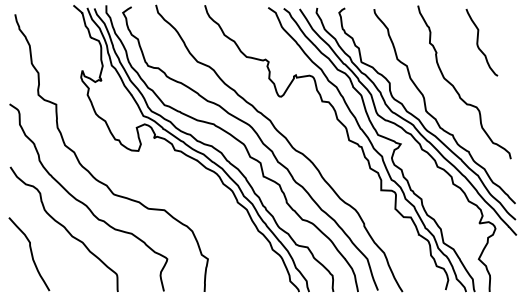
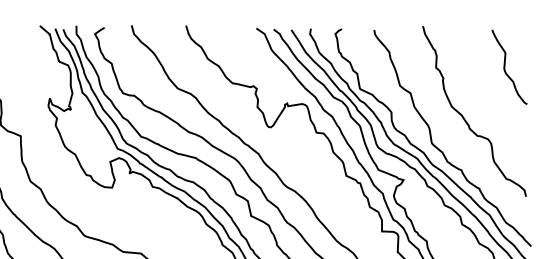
curve: (478, 42) -> (505, 67), moved

